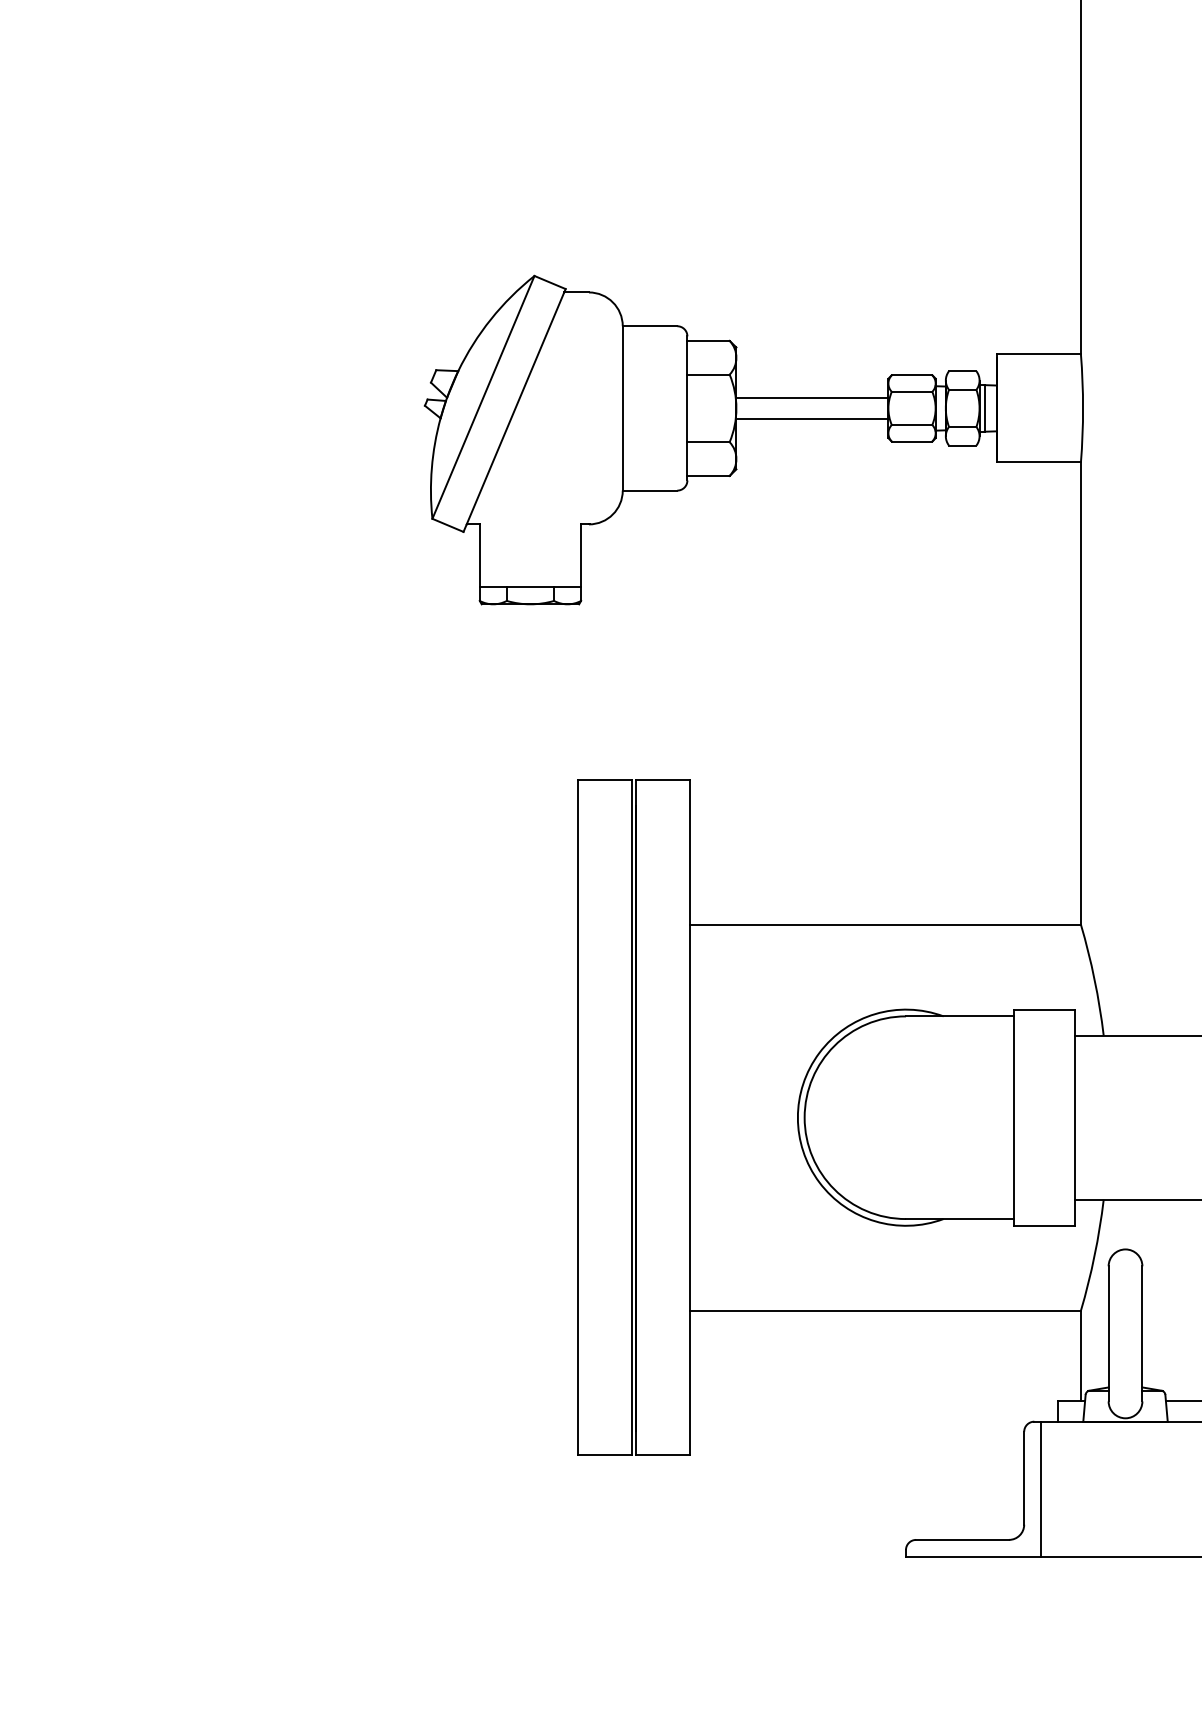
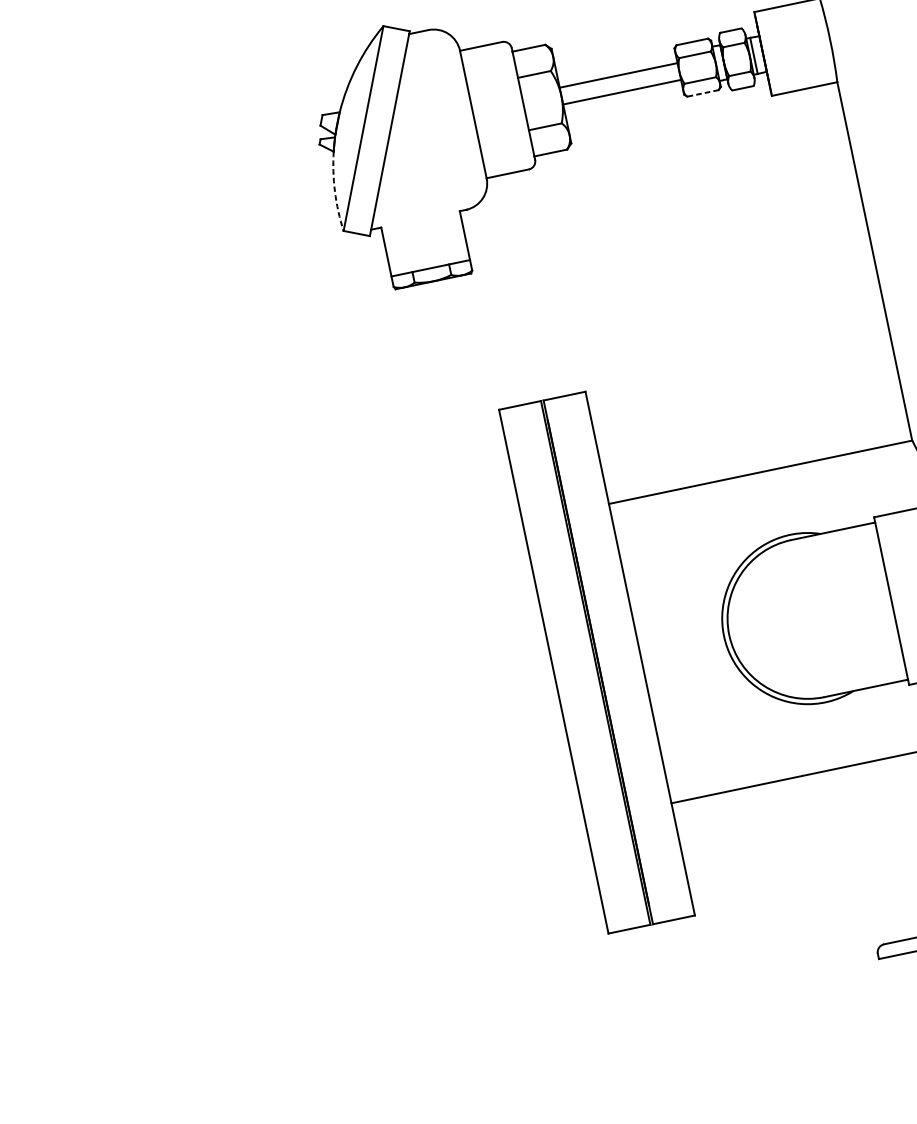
line: (911, 441) -> (702, 93), solid -> dashed
arc: (431, 468) -> (334, 192), solid -> dashed

